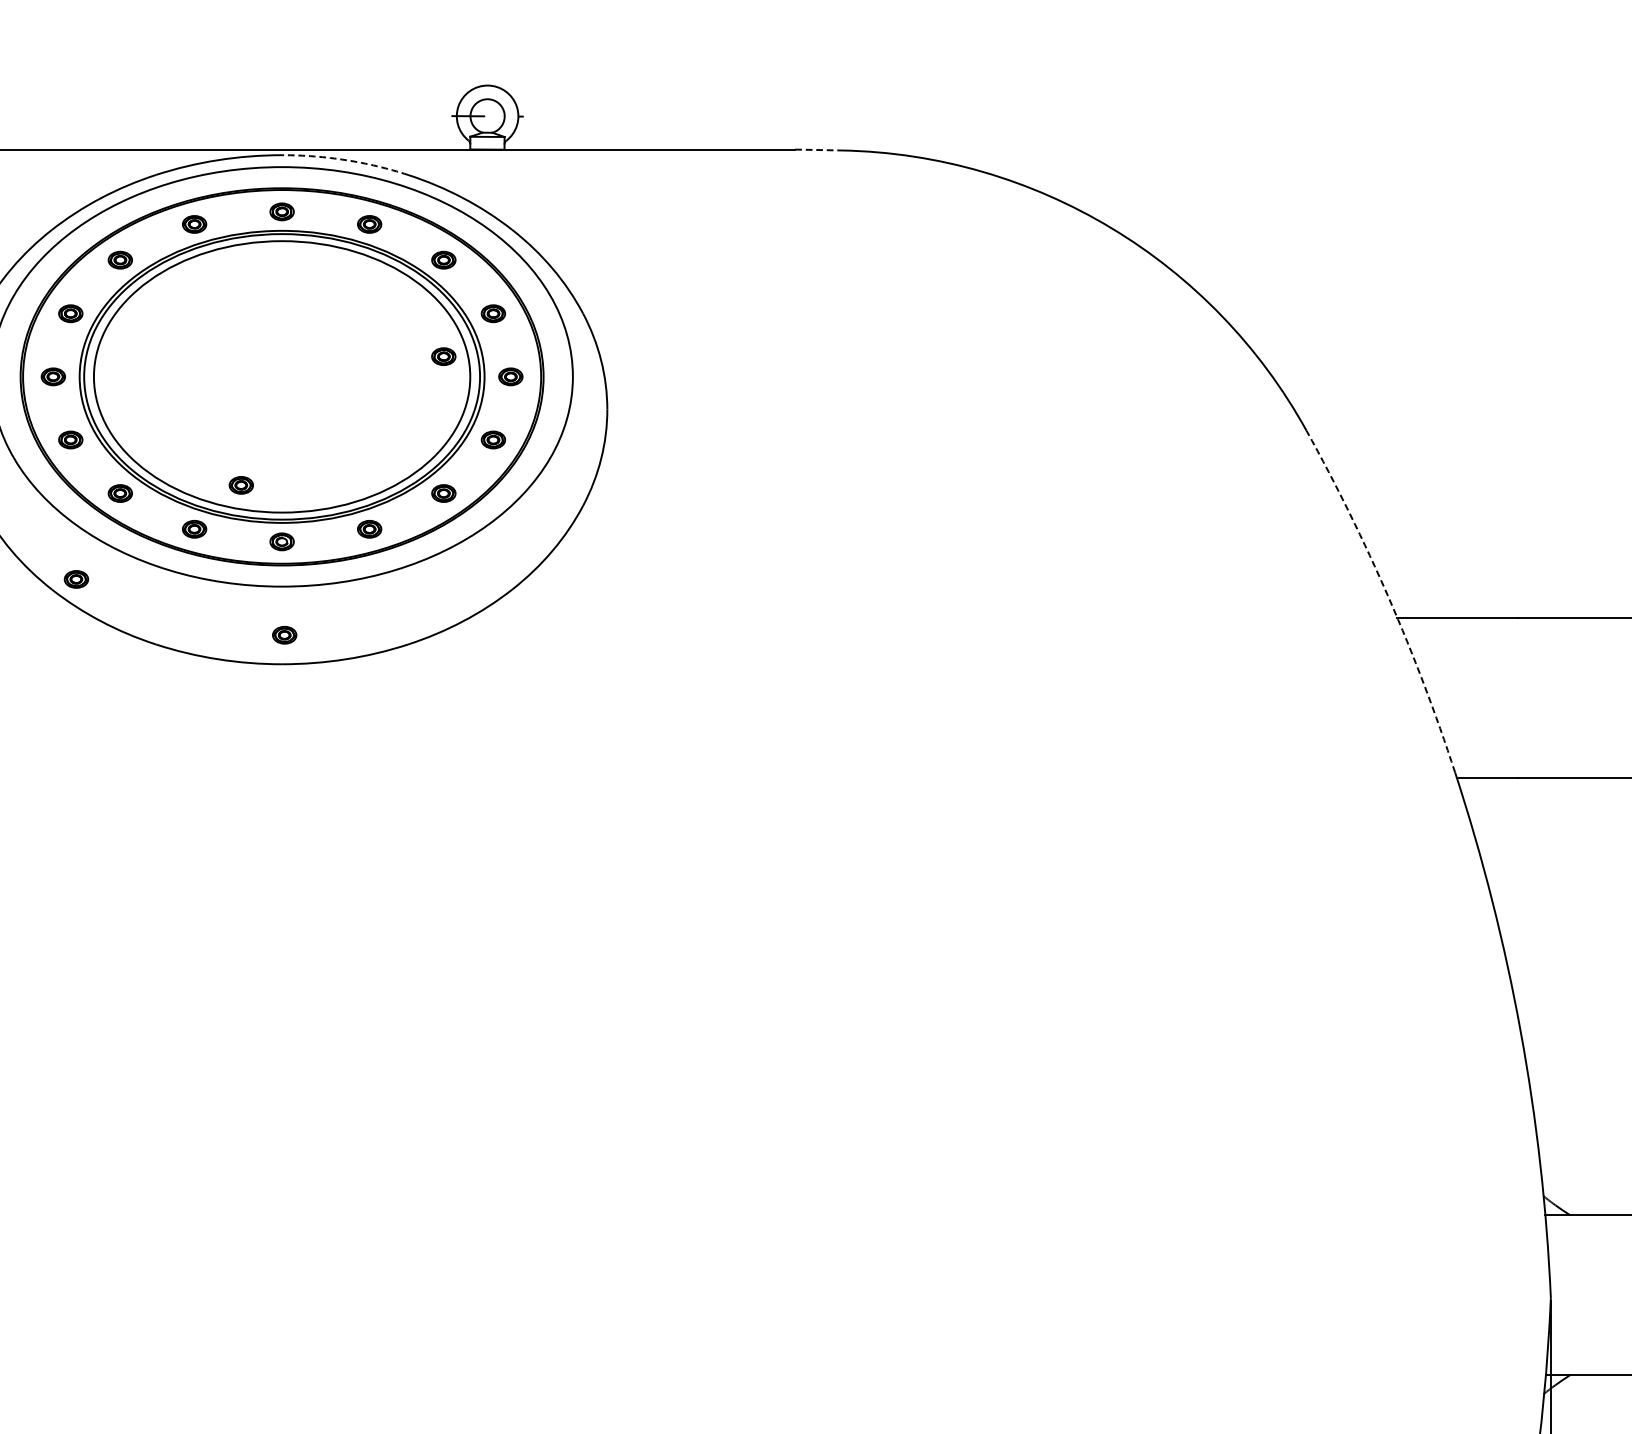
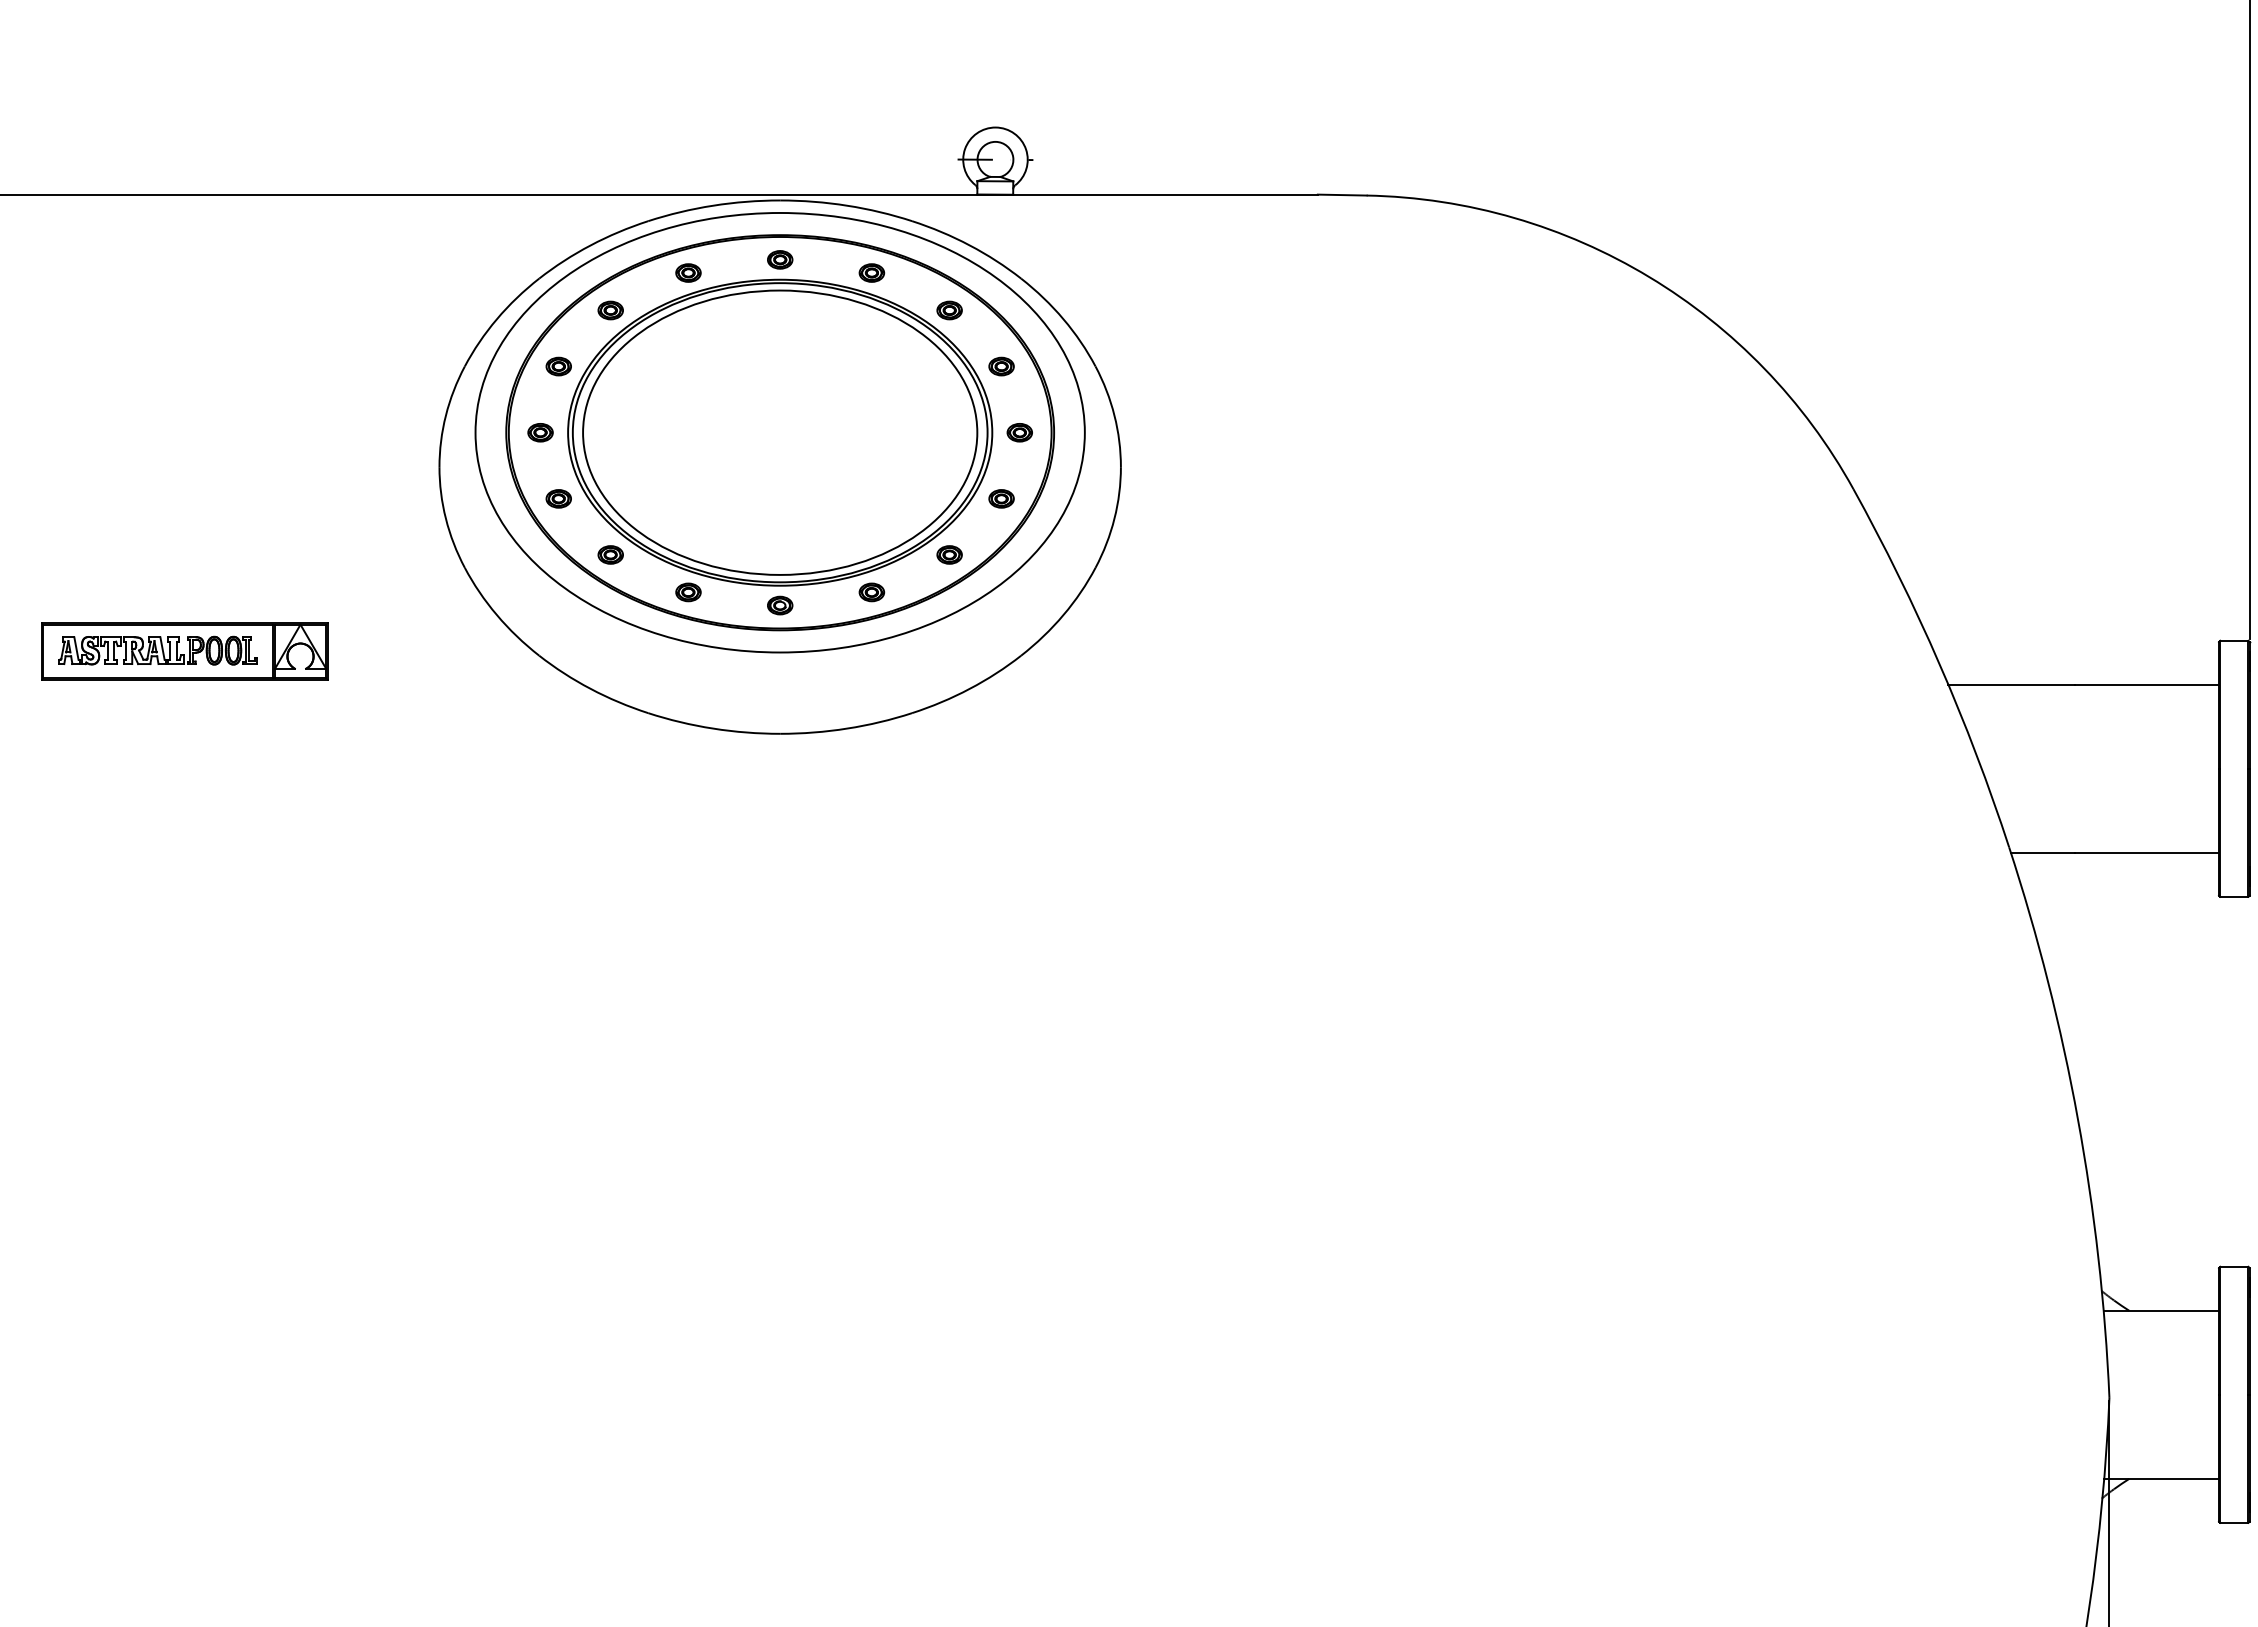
line: (818, 150) -> (1342, 195), dashed -> solid
arc: (346, 159) -> (847, 205), dashed -> solid
part: (443, 356) -> (949, 411), removed
part: (241, 485) -> (737, 546), removed
part: (76, 579) -> (564, 644), removed
arc: (1388, 598) -> (1939, 664), dashed -> solid
part: (284, 635) -> (782, 703), removed

